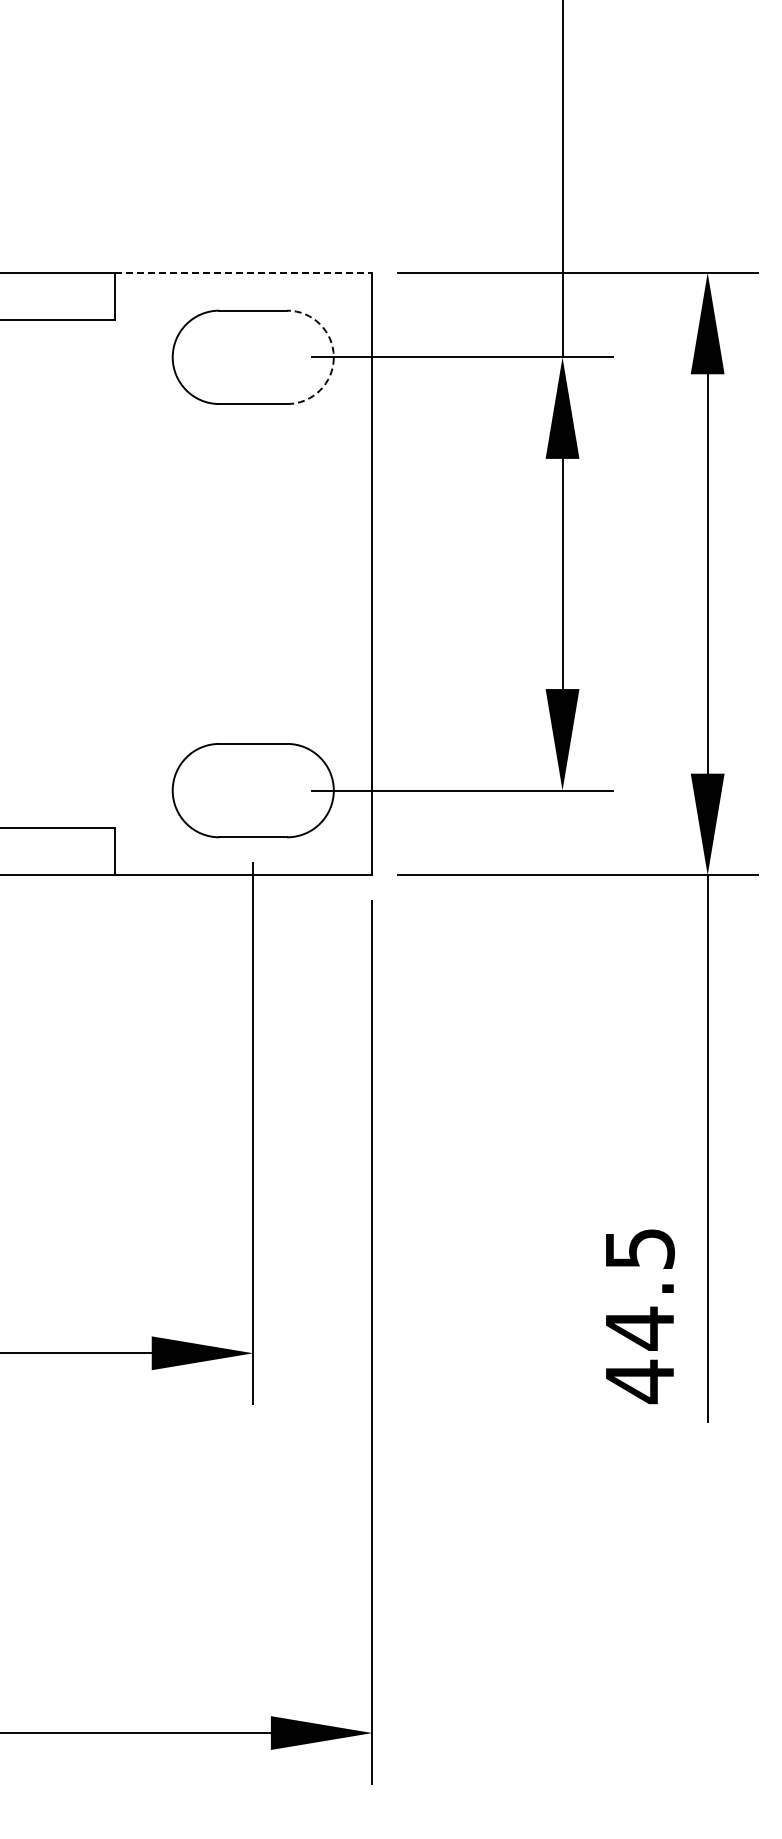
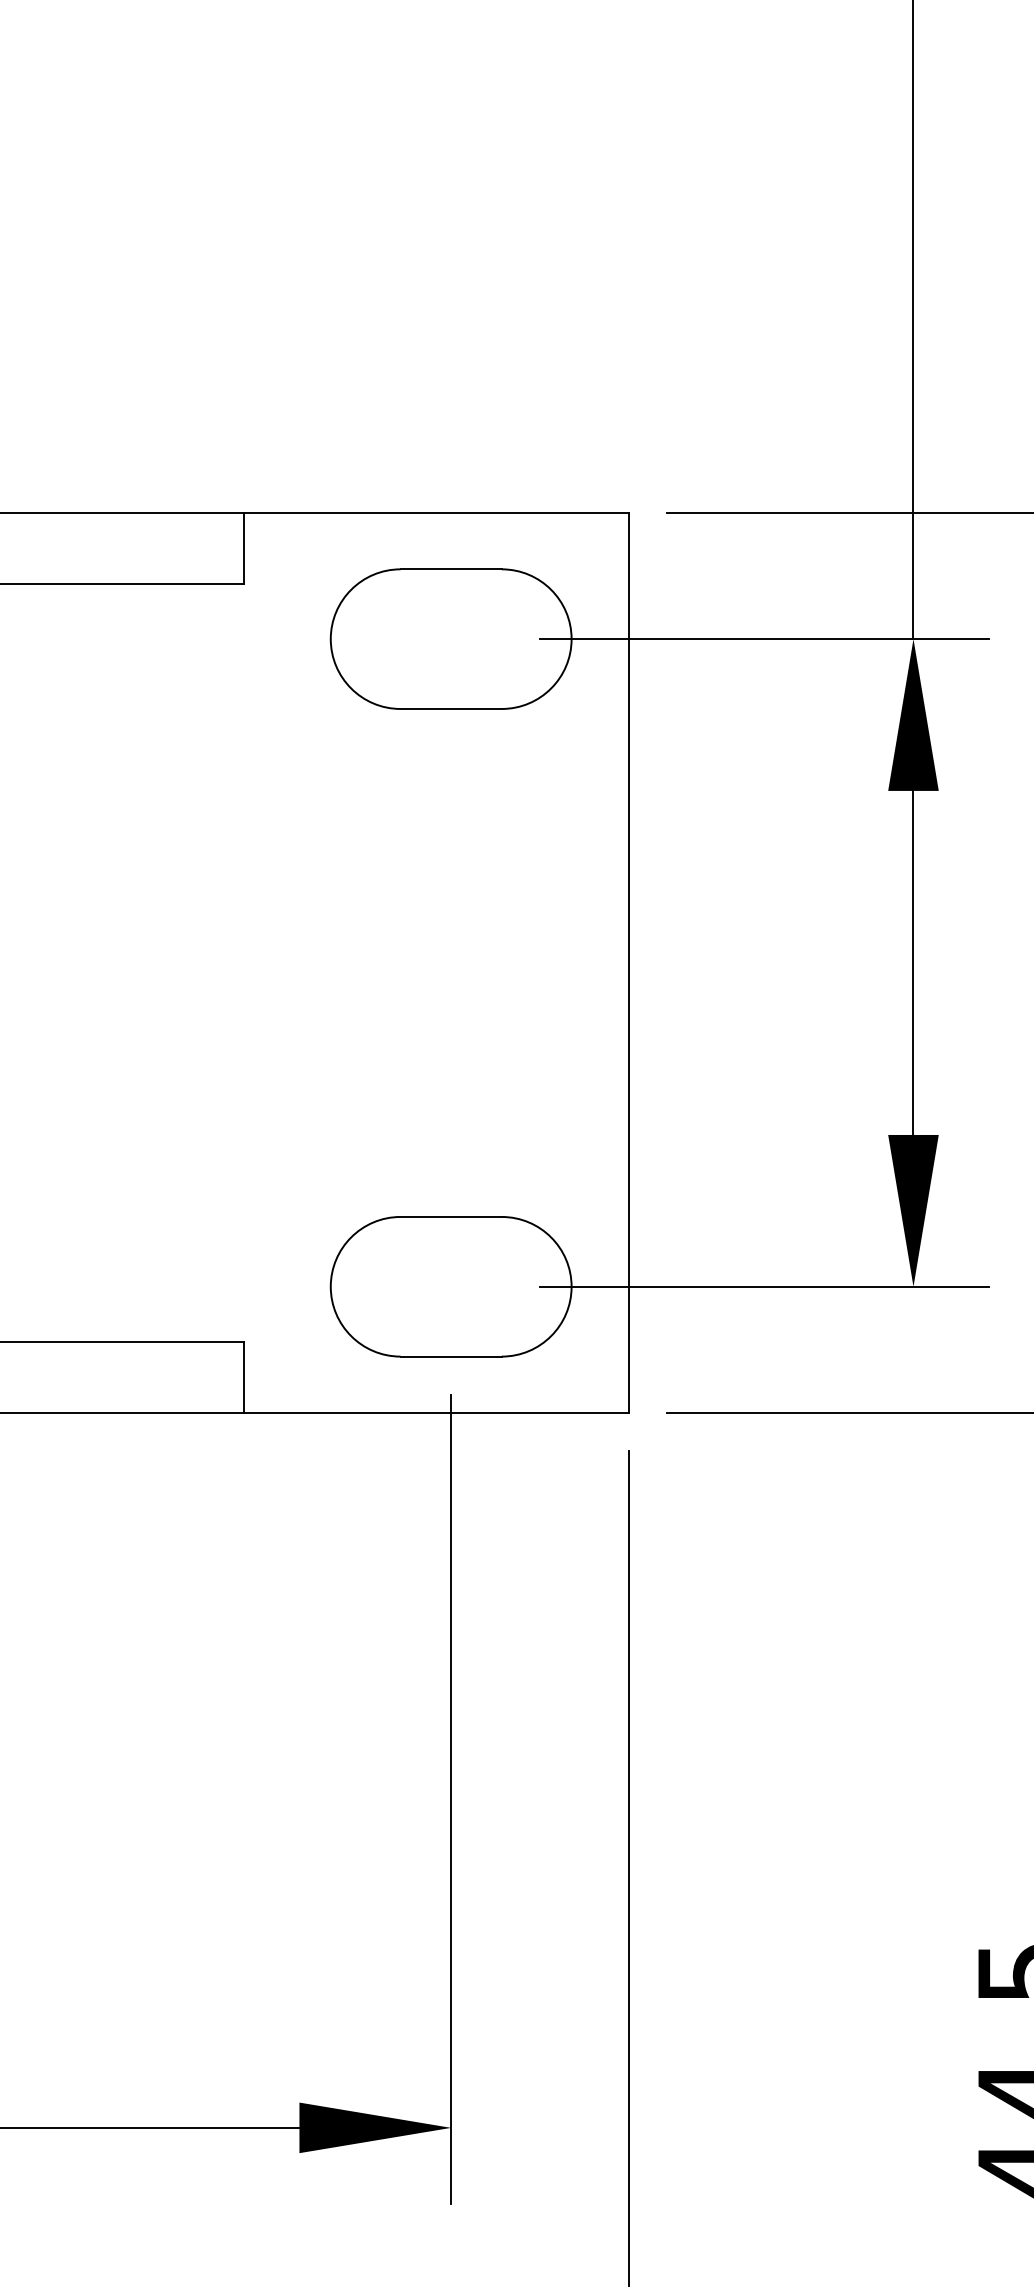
line: (243, 272) -> (436, 512), dashed -> solid
arc: (333, 357) -> (571, 639), dashed -> solid

